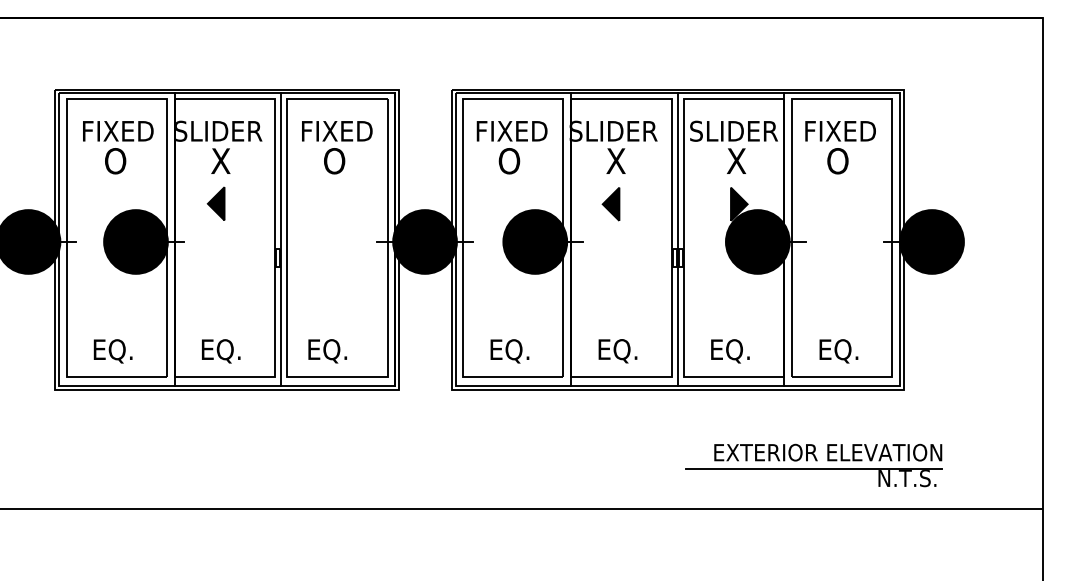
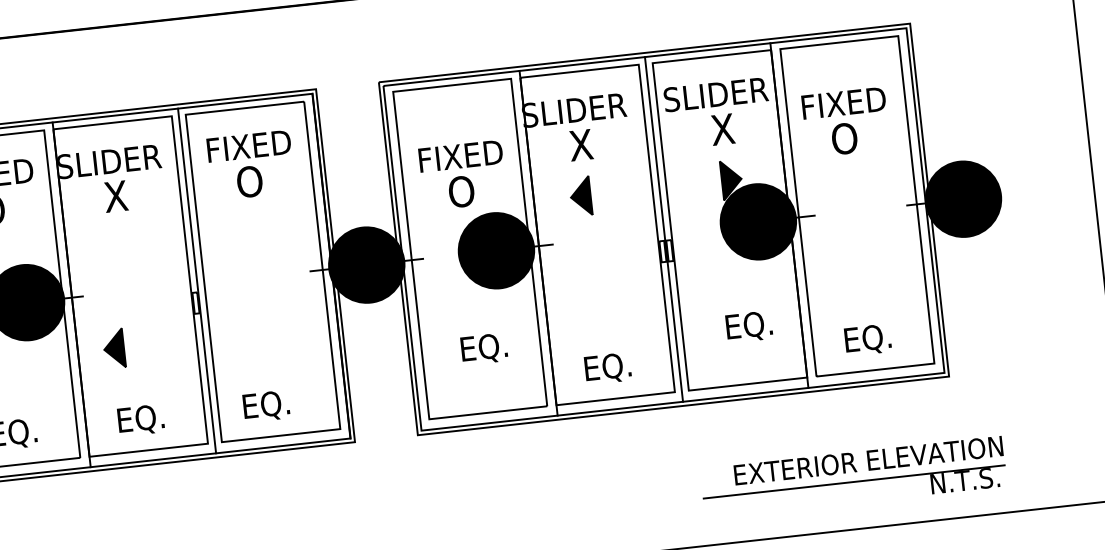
text: (511, 147) -> (462, 175), moved
text: (840, 147) -> (845, 122), moved
part: (215, 203) -> (113, 348), moved
text: (509, 351) -> (483, 349), moved
text: (730, 351) -> (749, 327), moved

